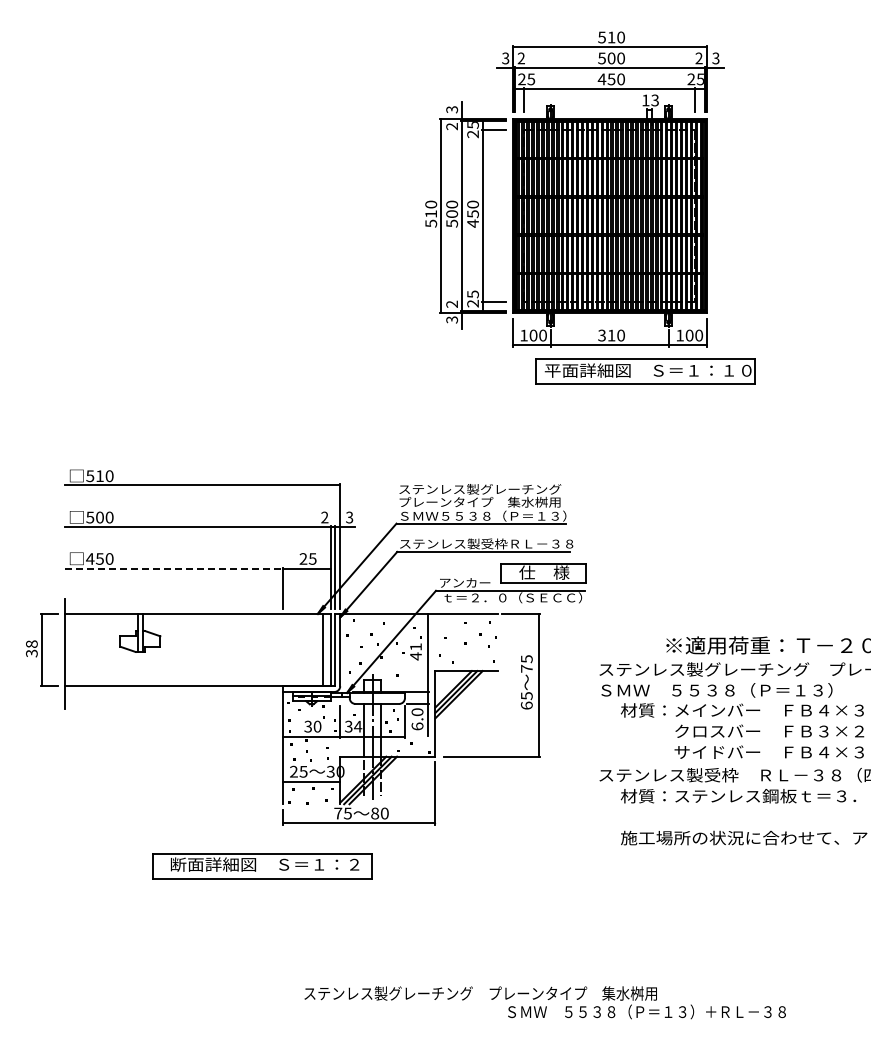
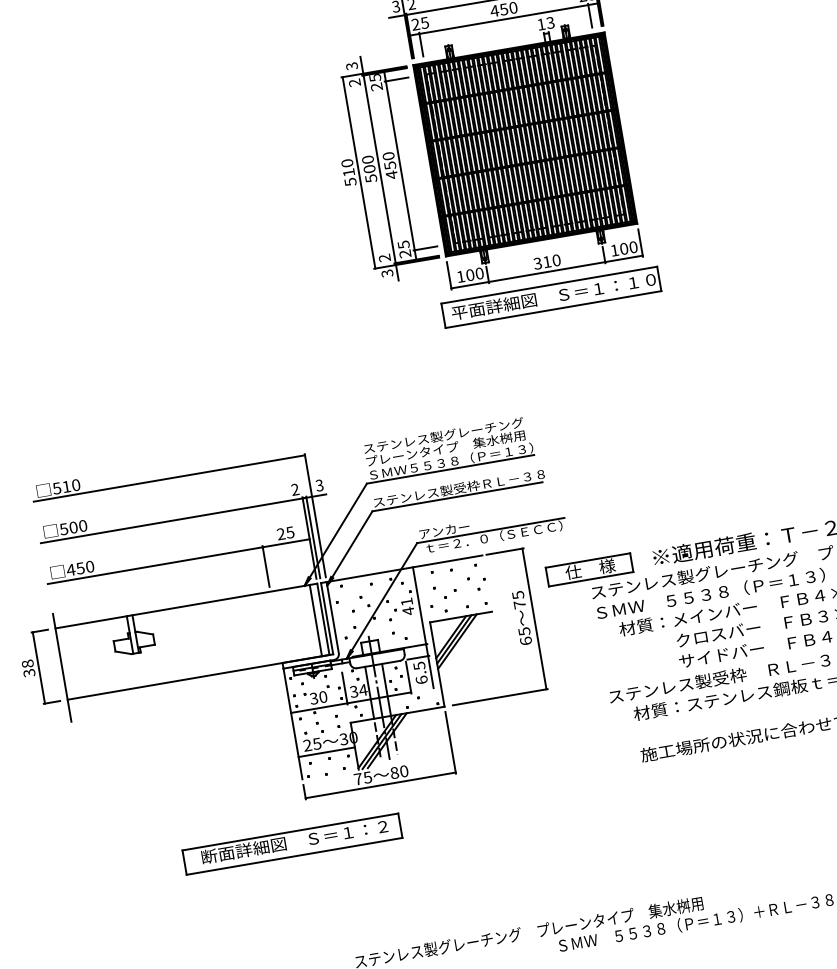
part: (645, 371) -> (551, 297), moved
line: (174, 568) -> (155, 565), dashed -> solid
part: (543, 573) -> (589, 570), moved
text: (417, 712) -> (419, 666), 6.0 -> 6.5

